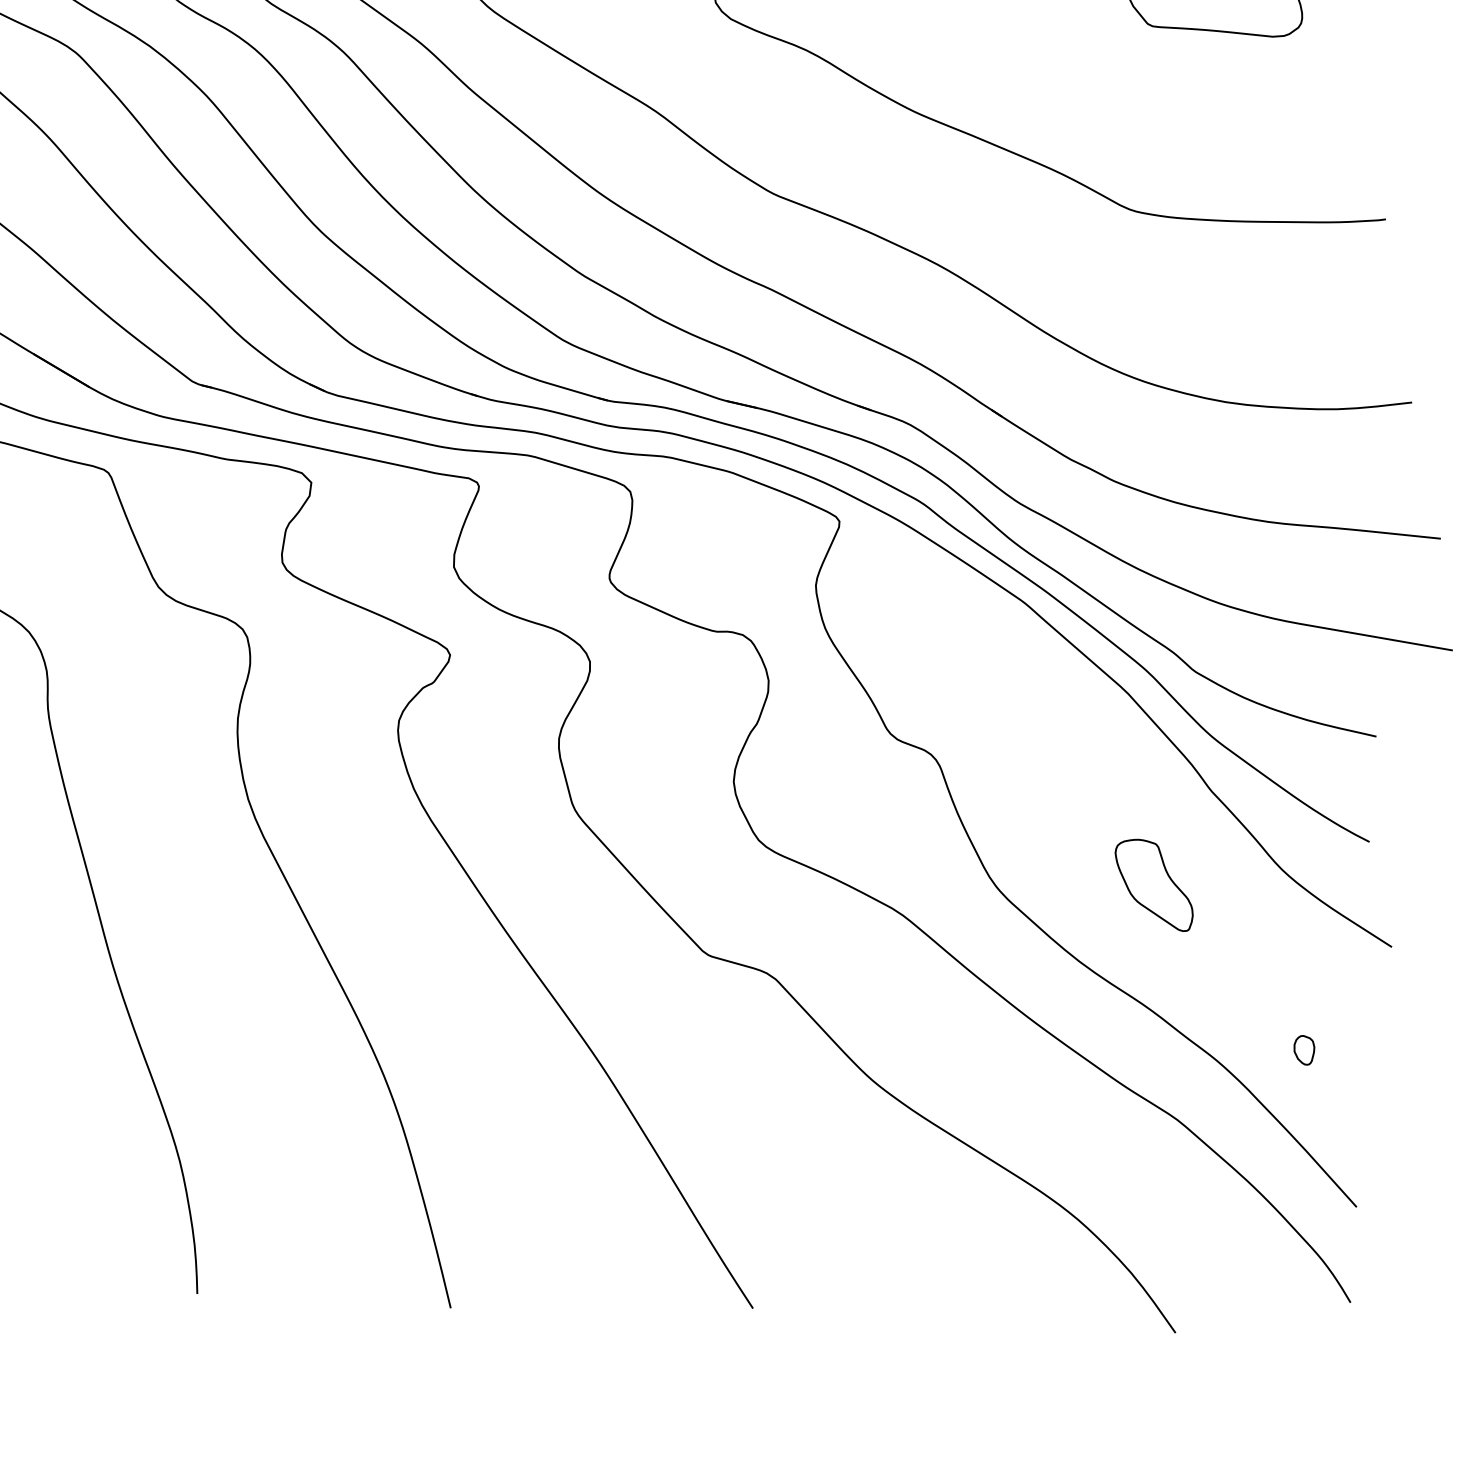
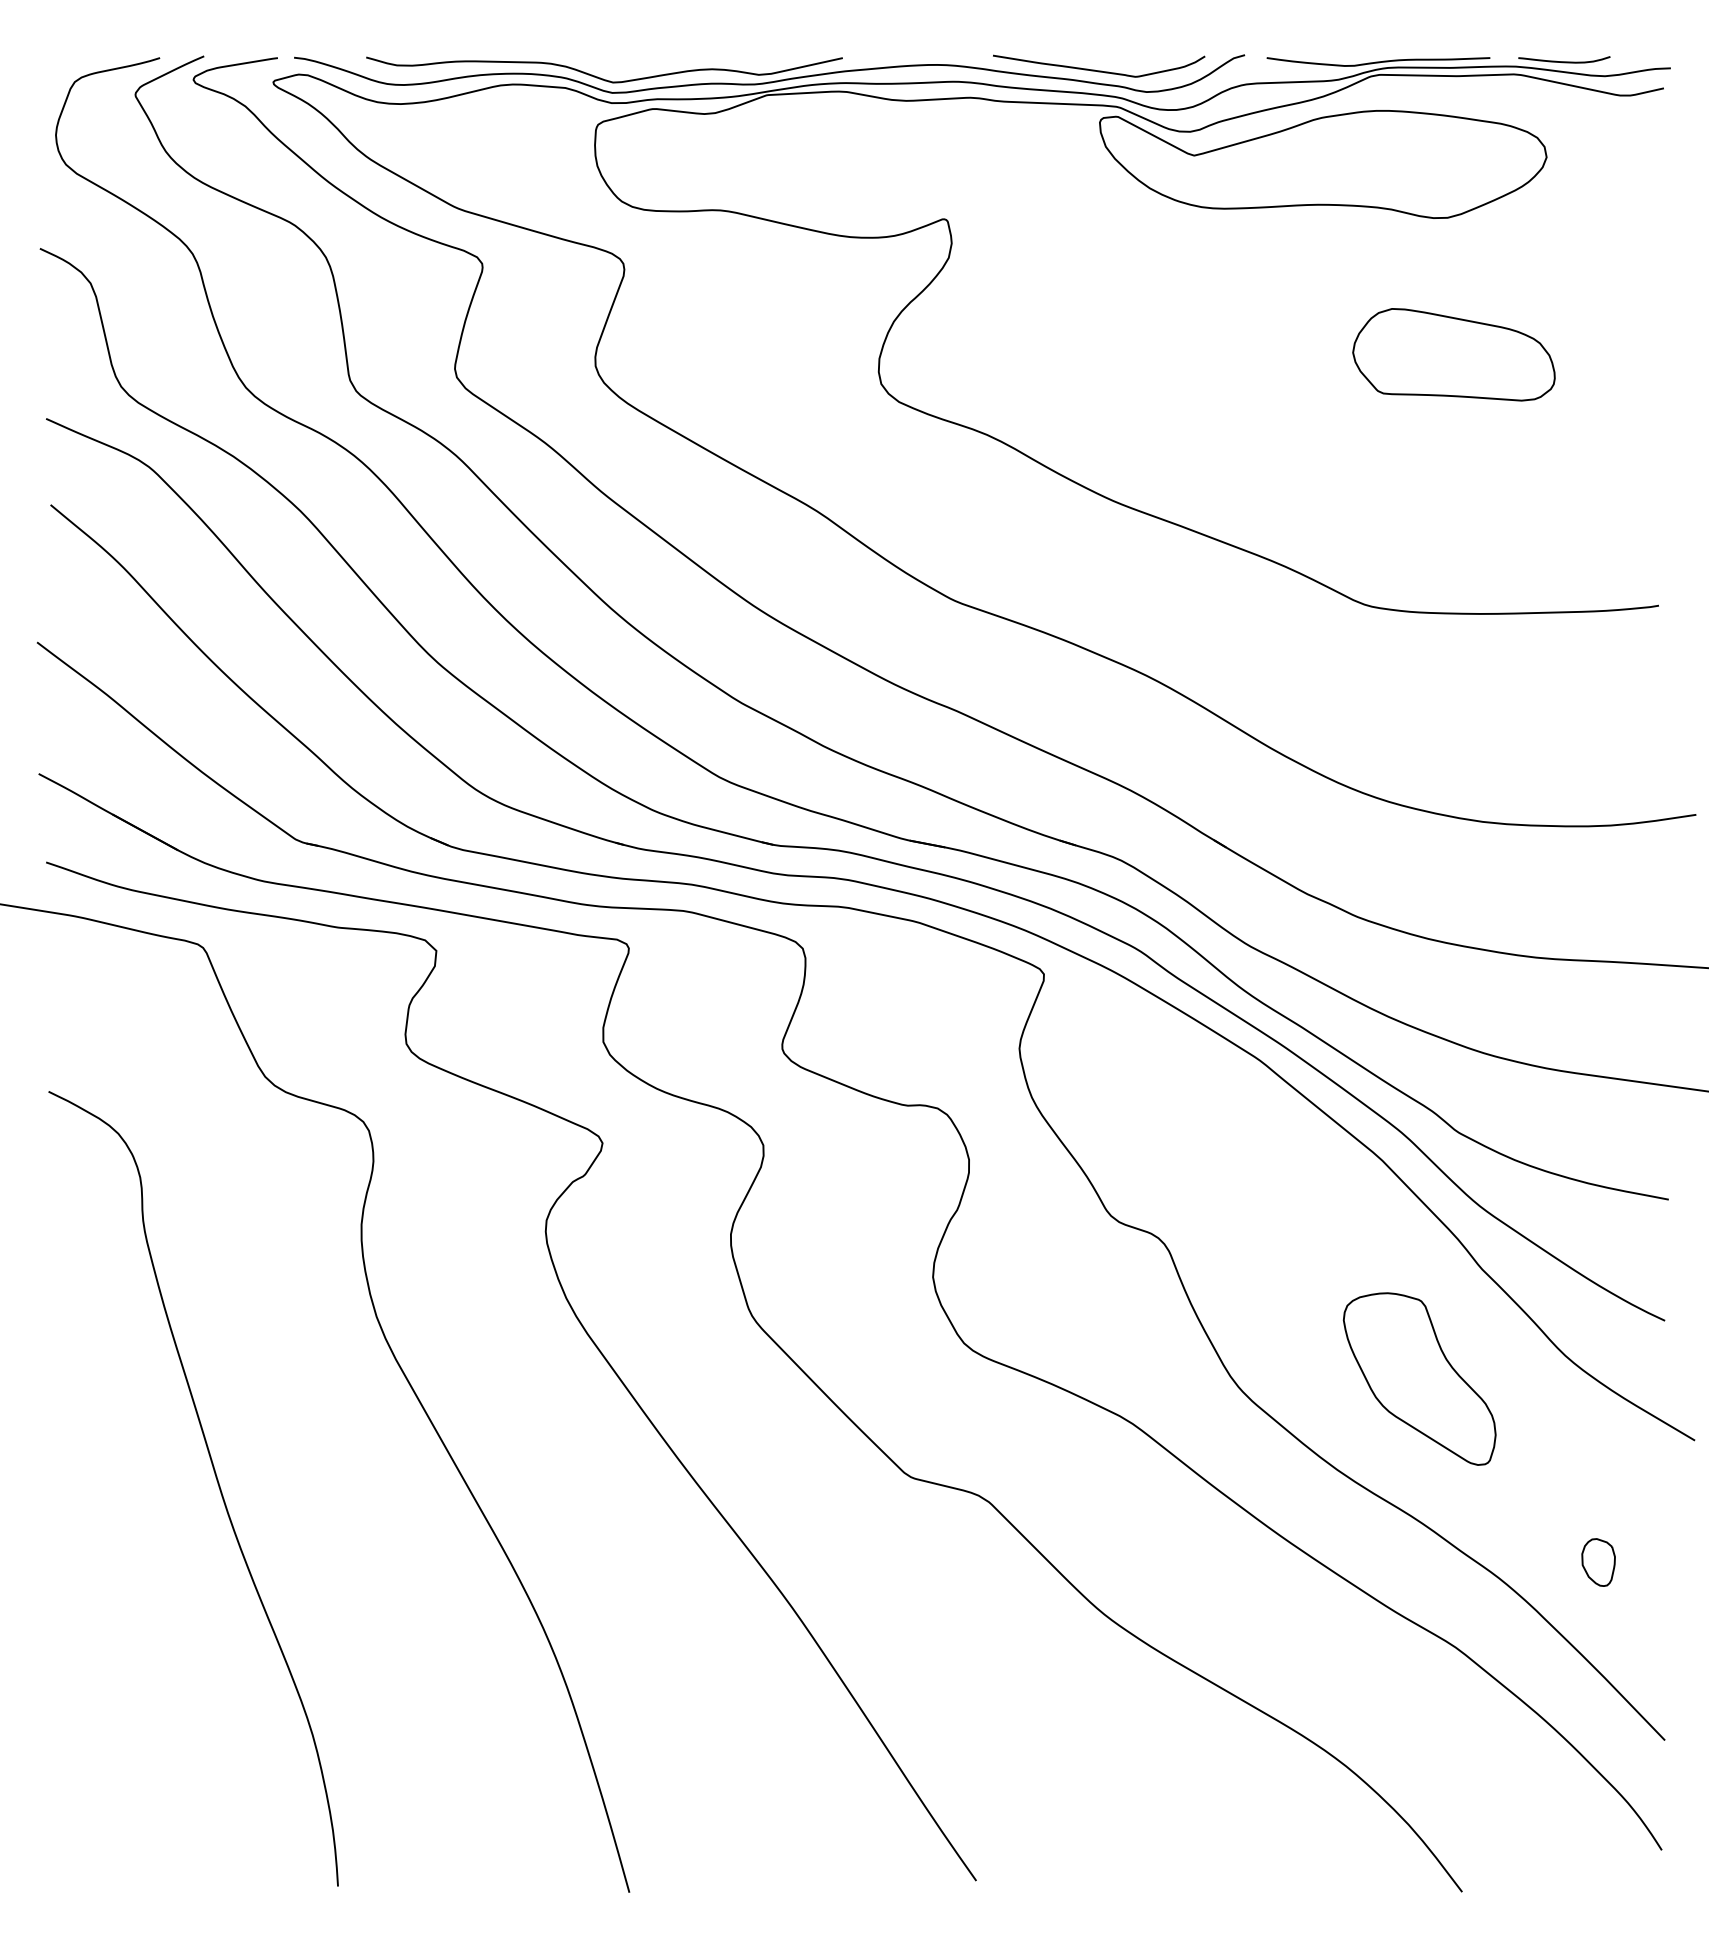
part: (1154, 884) -> (1419, 1378), size x1.67
part: (1304, 1050) -> (1598, 1562), size x1.43

